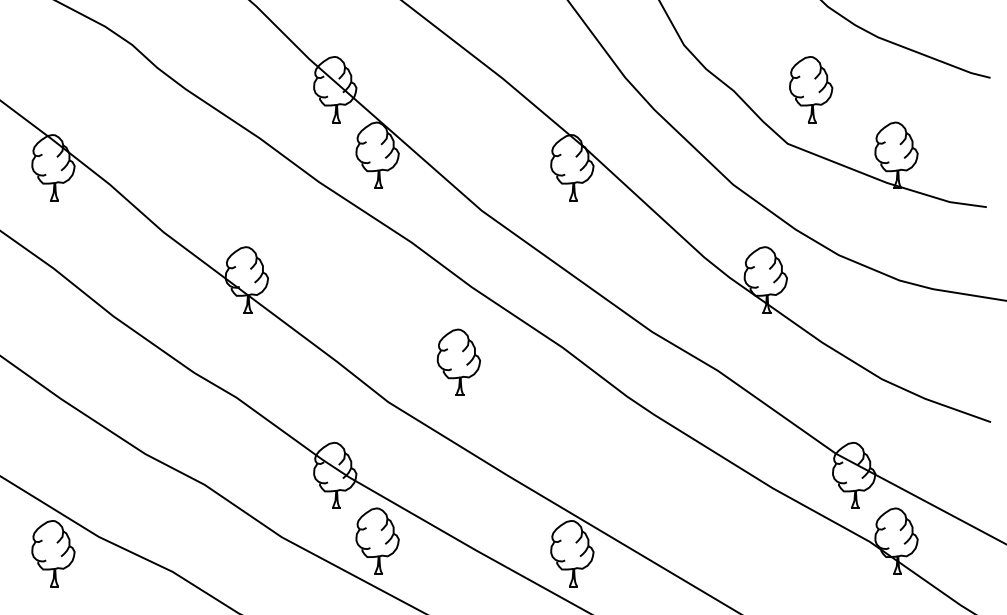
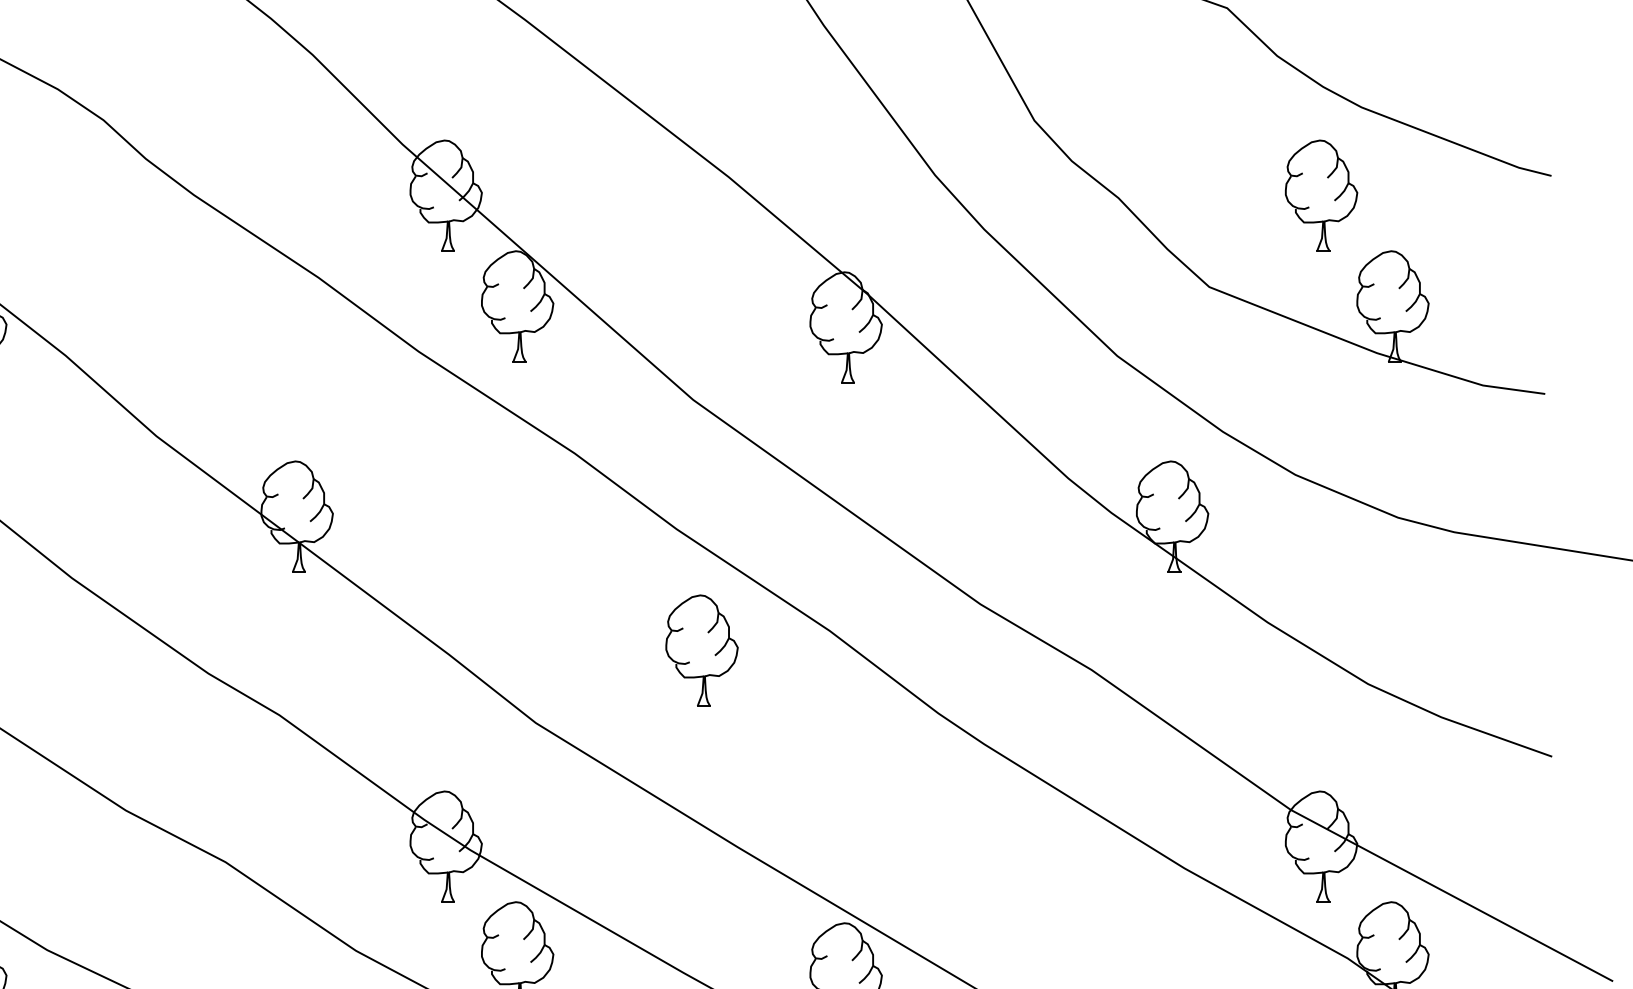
part: (811, 89) -> (1322, 195), moved
part: (458, 361) -> (701, 649), moved

